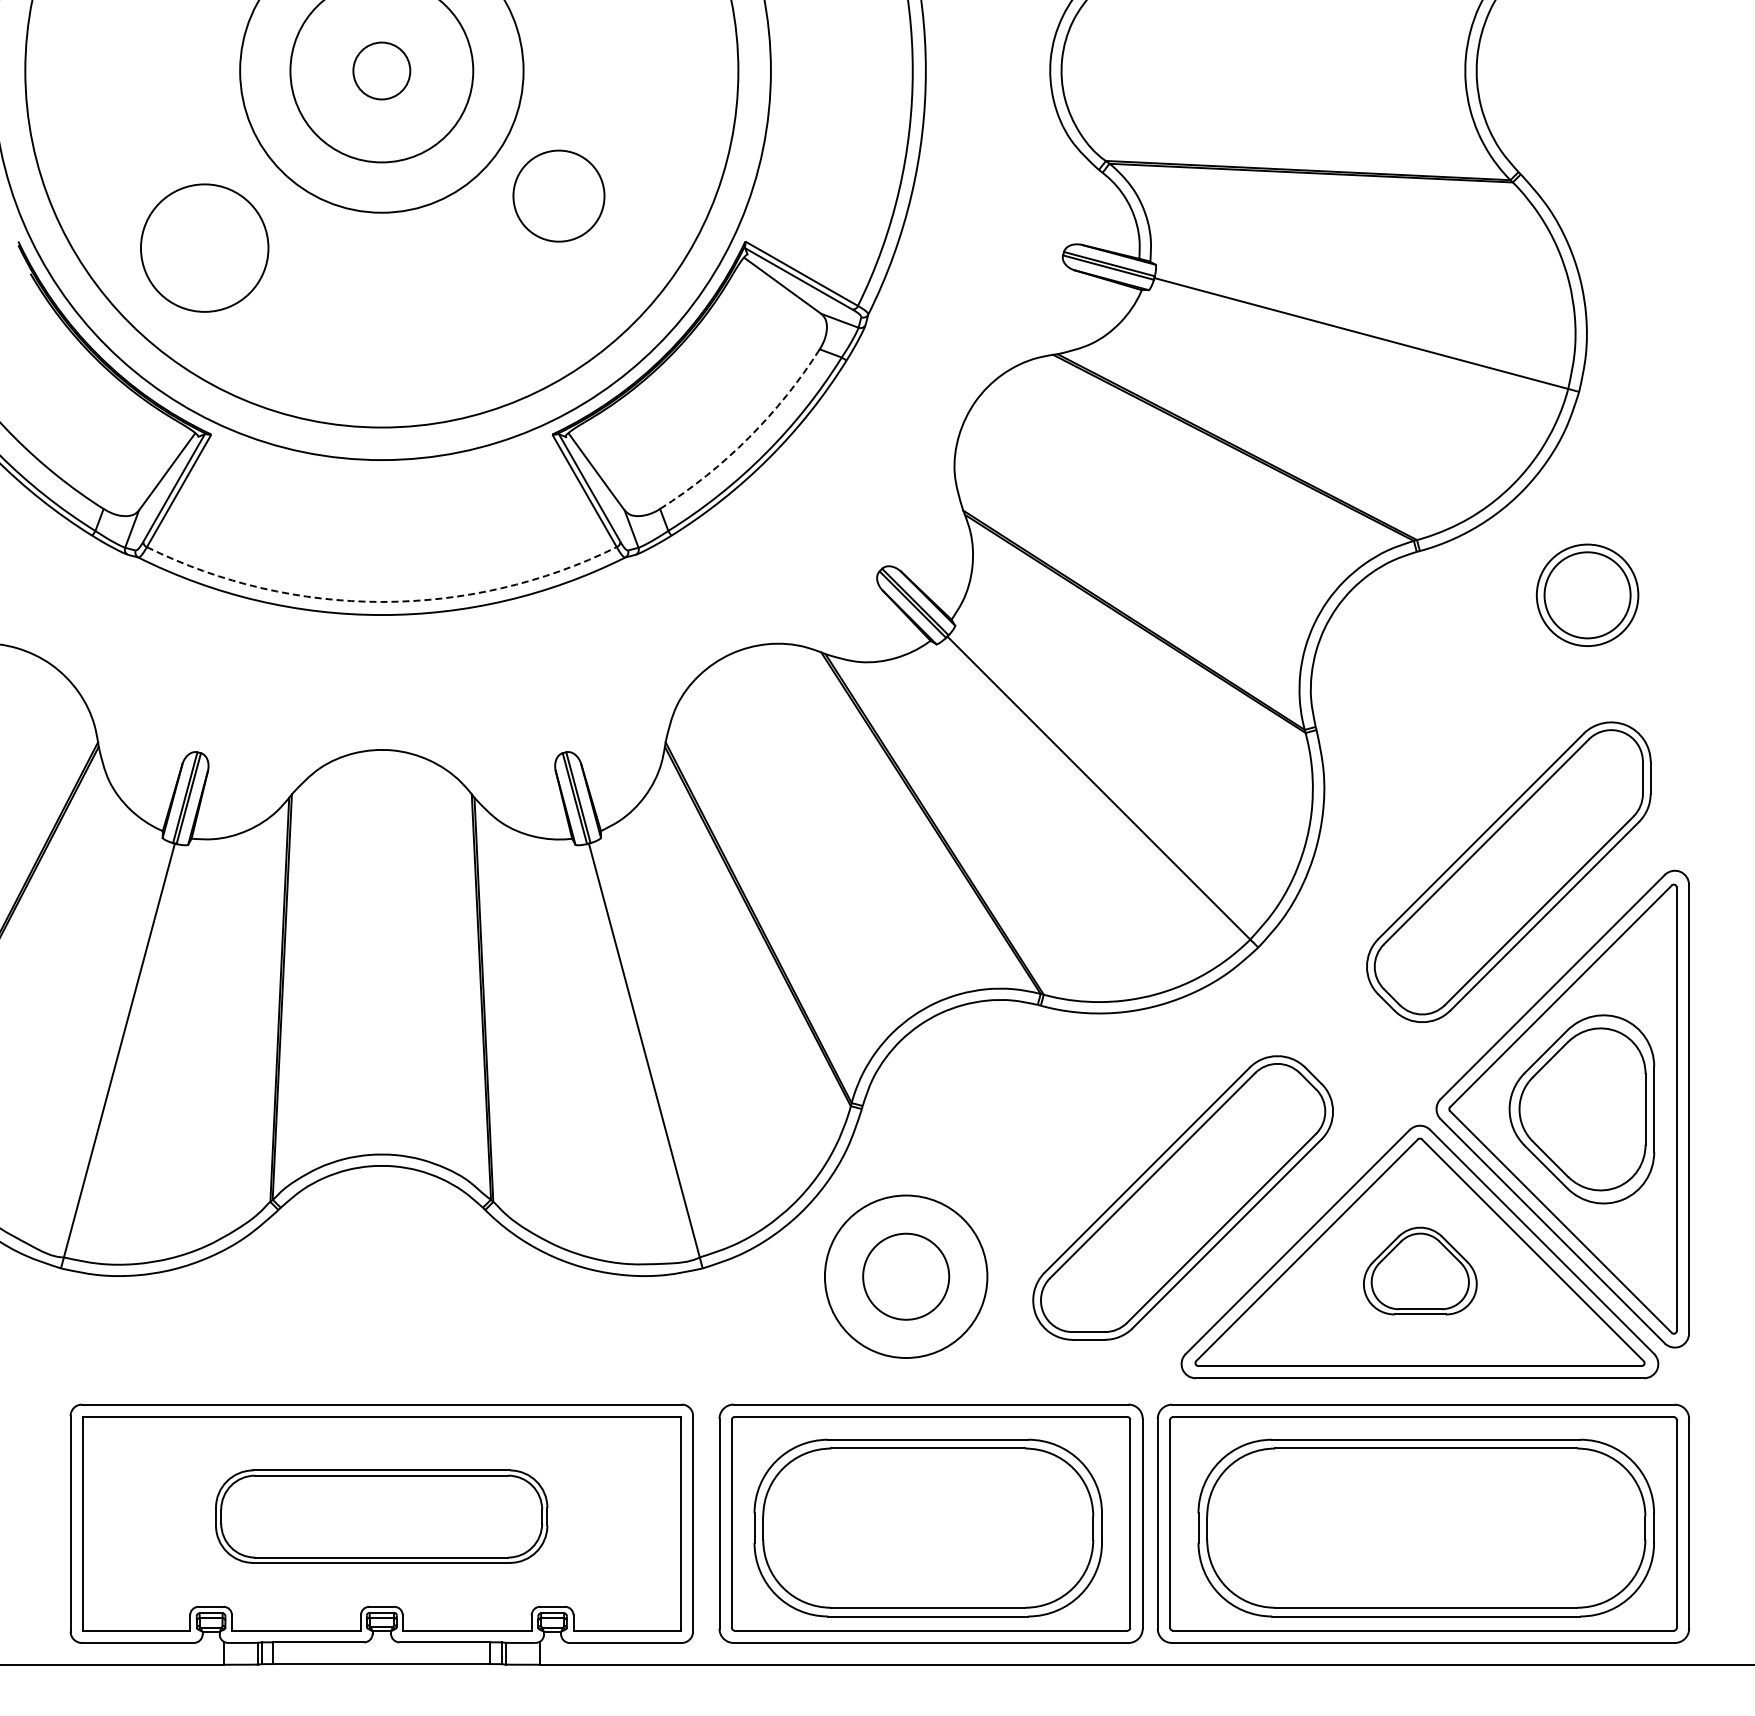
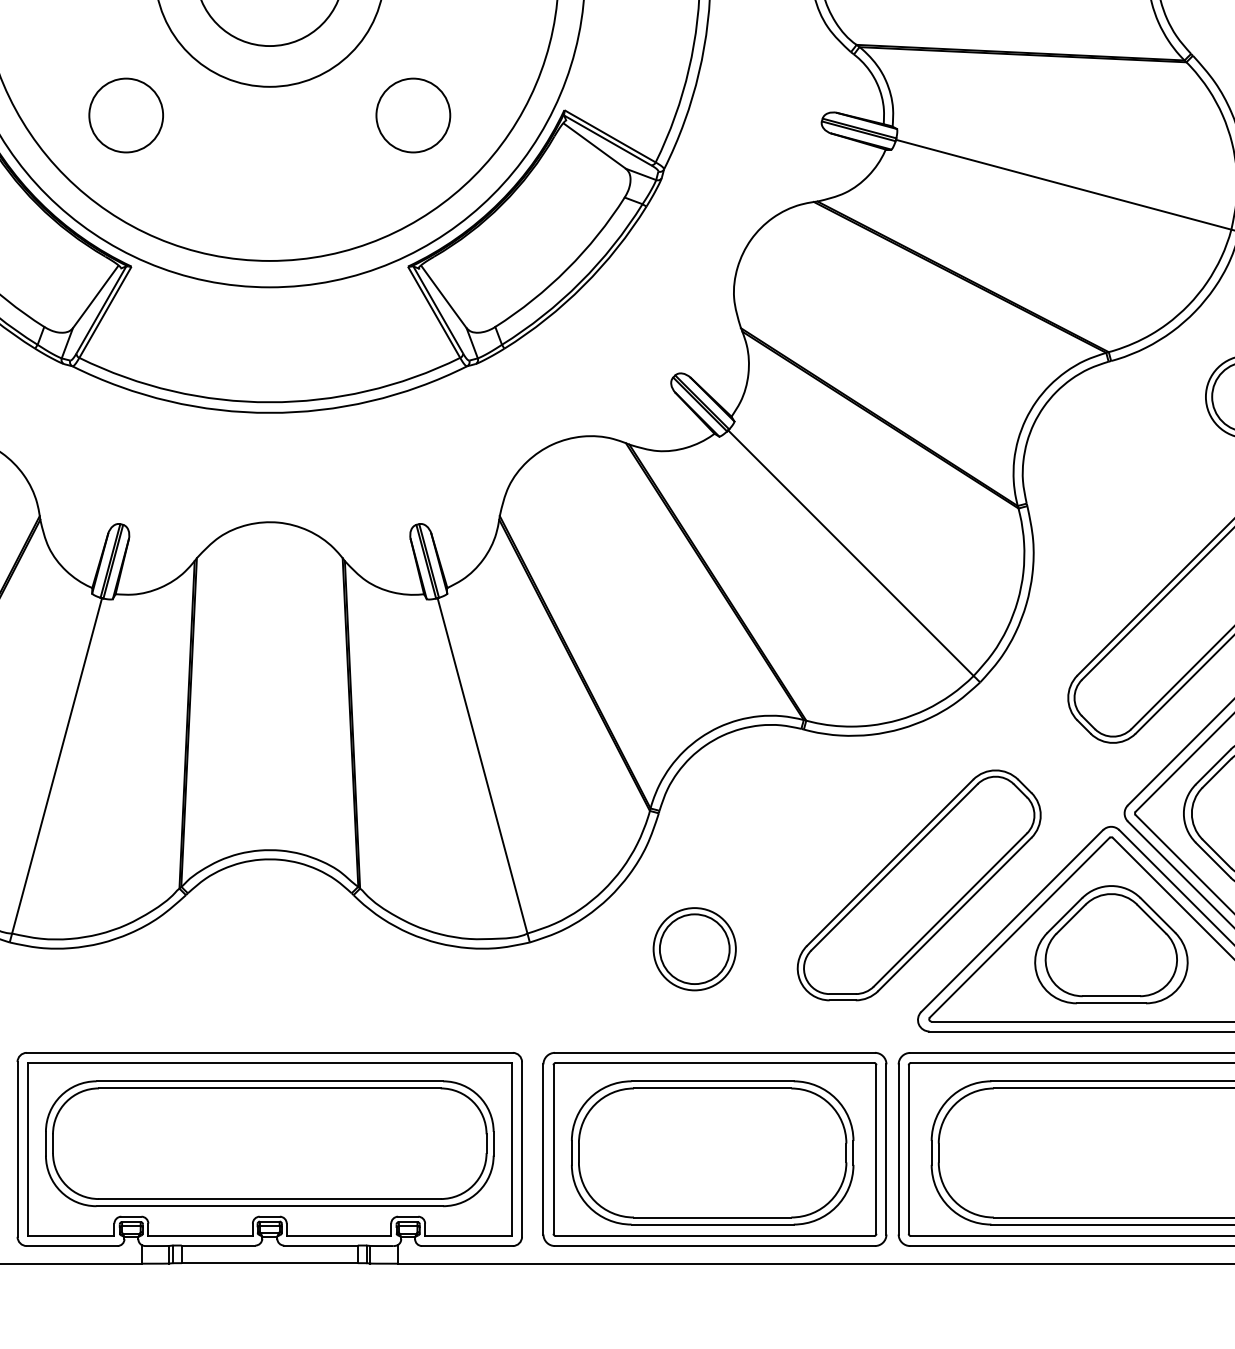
circle: (558, 195) -> (412, 115), moved
circle: (204, 247) -> (126, 115), size x0.71
arc: (748, 437) -> (566, 269), dashed -> solid
arc: (381, 601) -> (269, 401), dashed -> solid
part: (1420, 1270) -> (1111, 944), size x1.67
circle: (905, 1276) -> (694, 949), size x0.62
part: (381, 1516) -> (269, 1143), size x1.67

